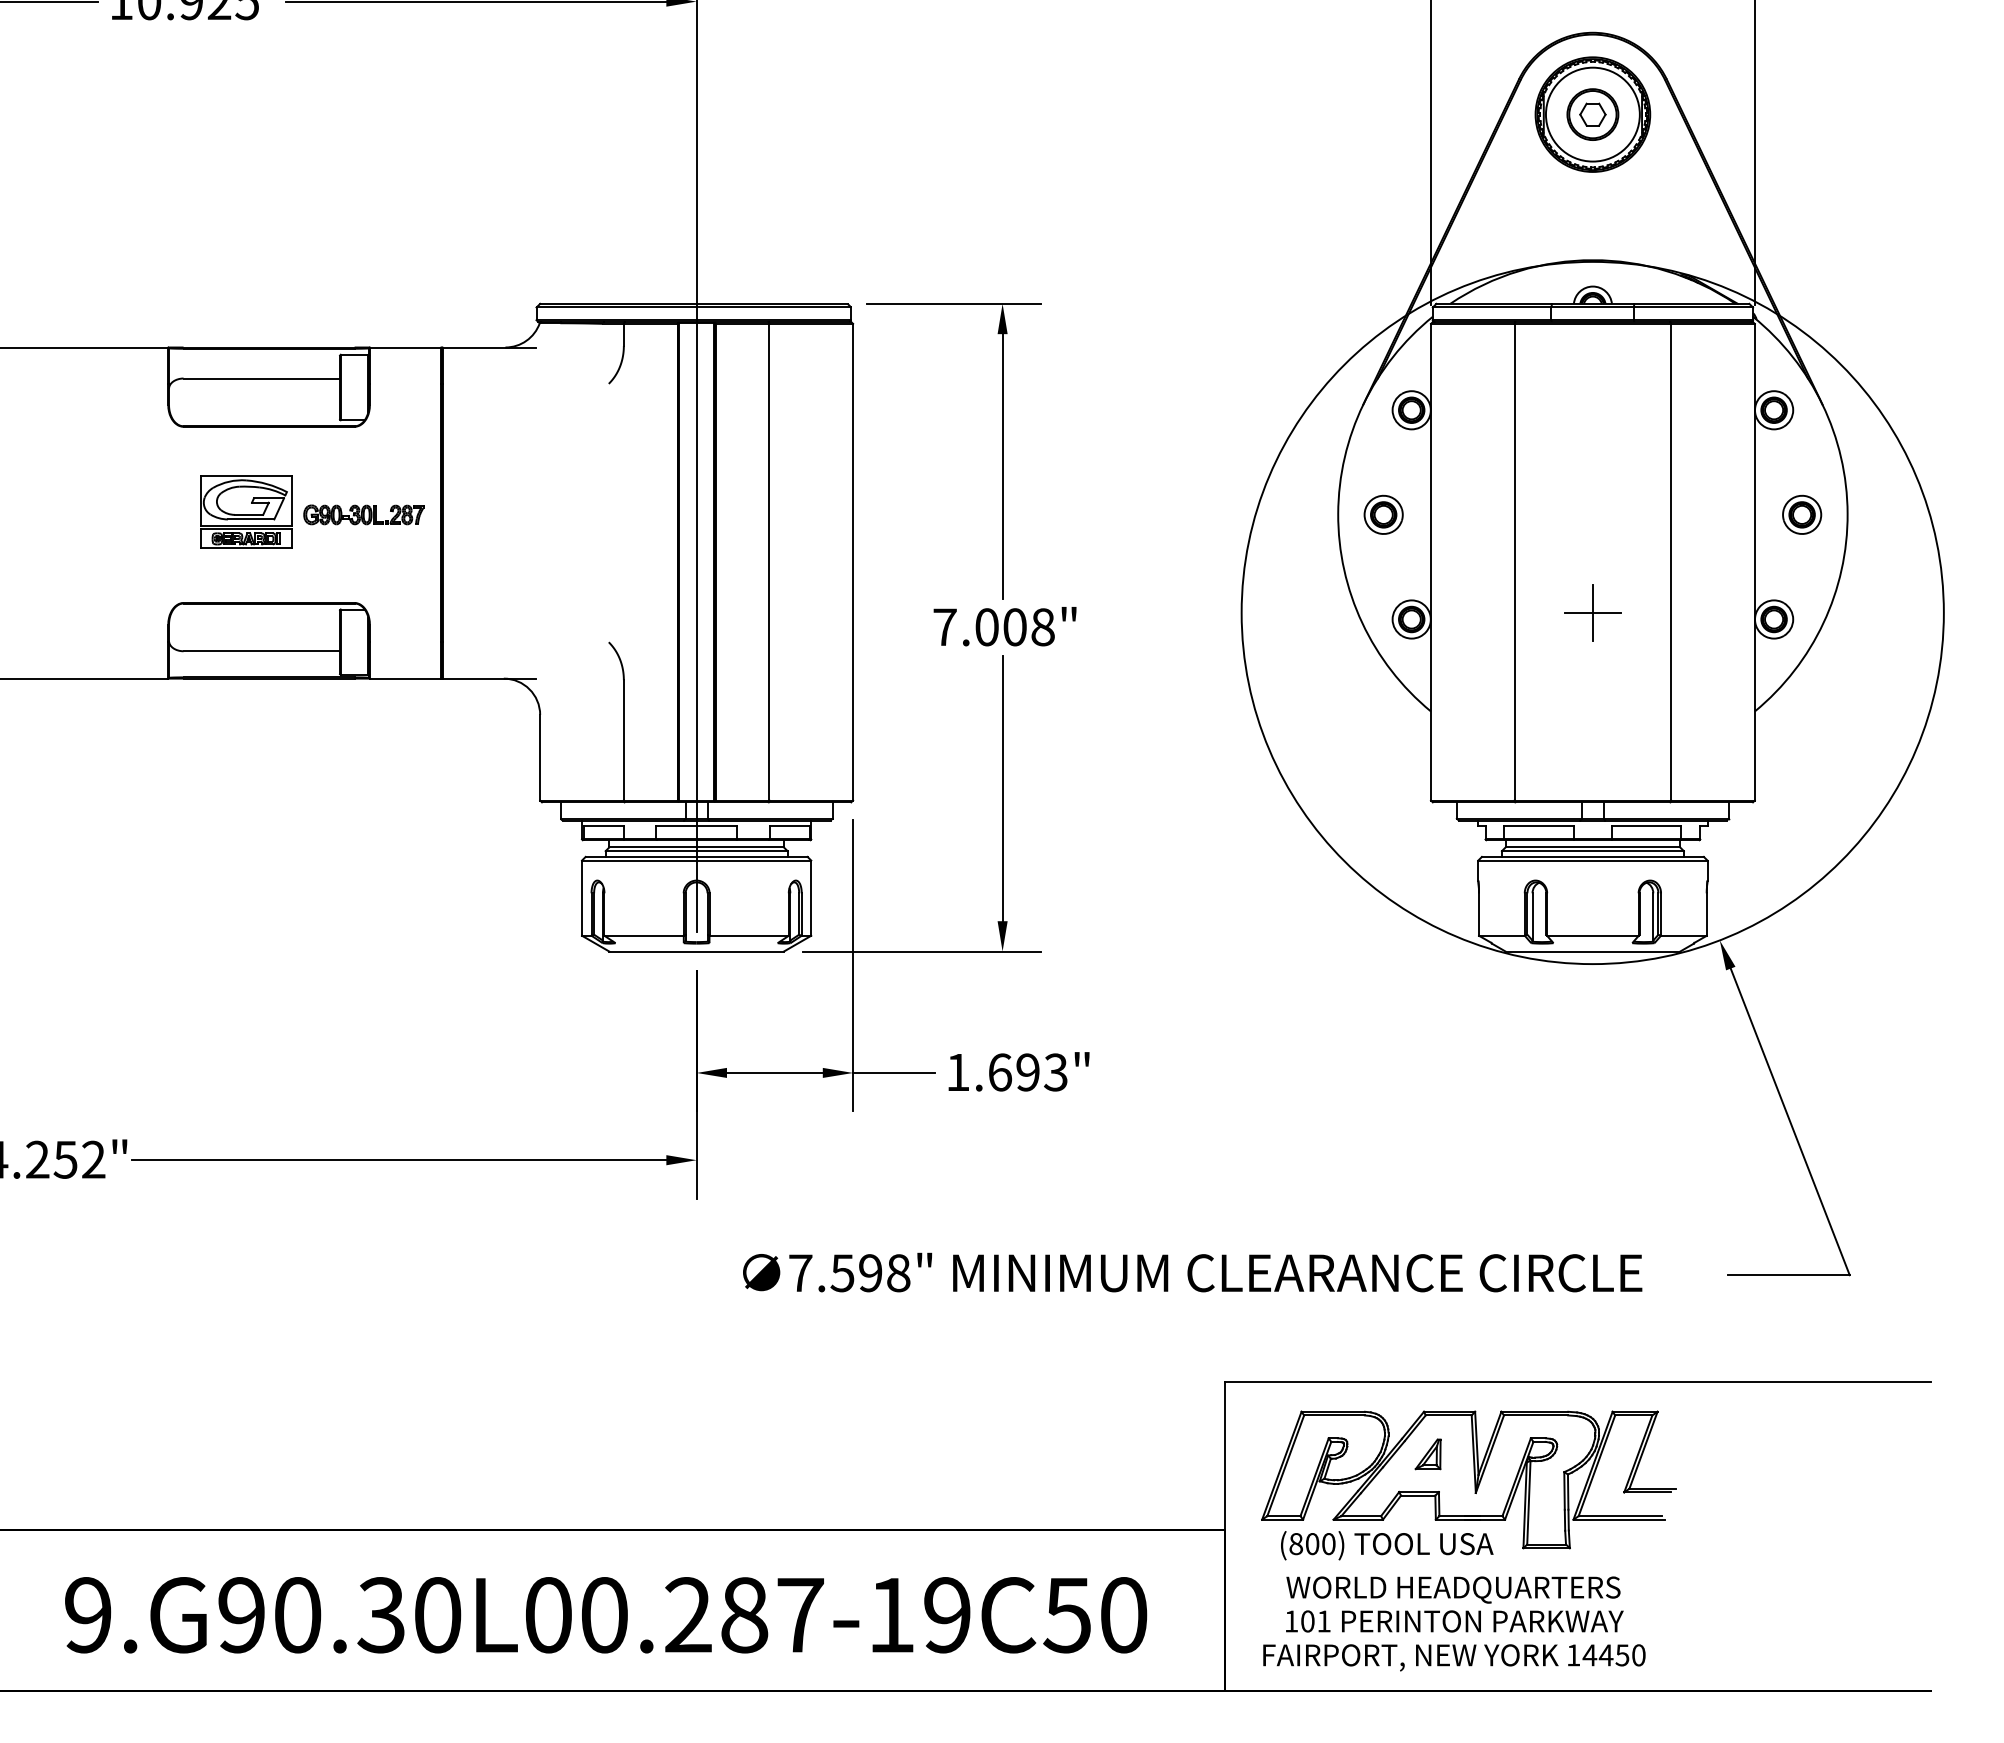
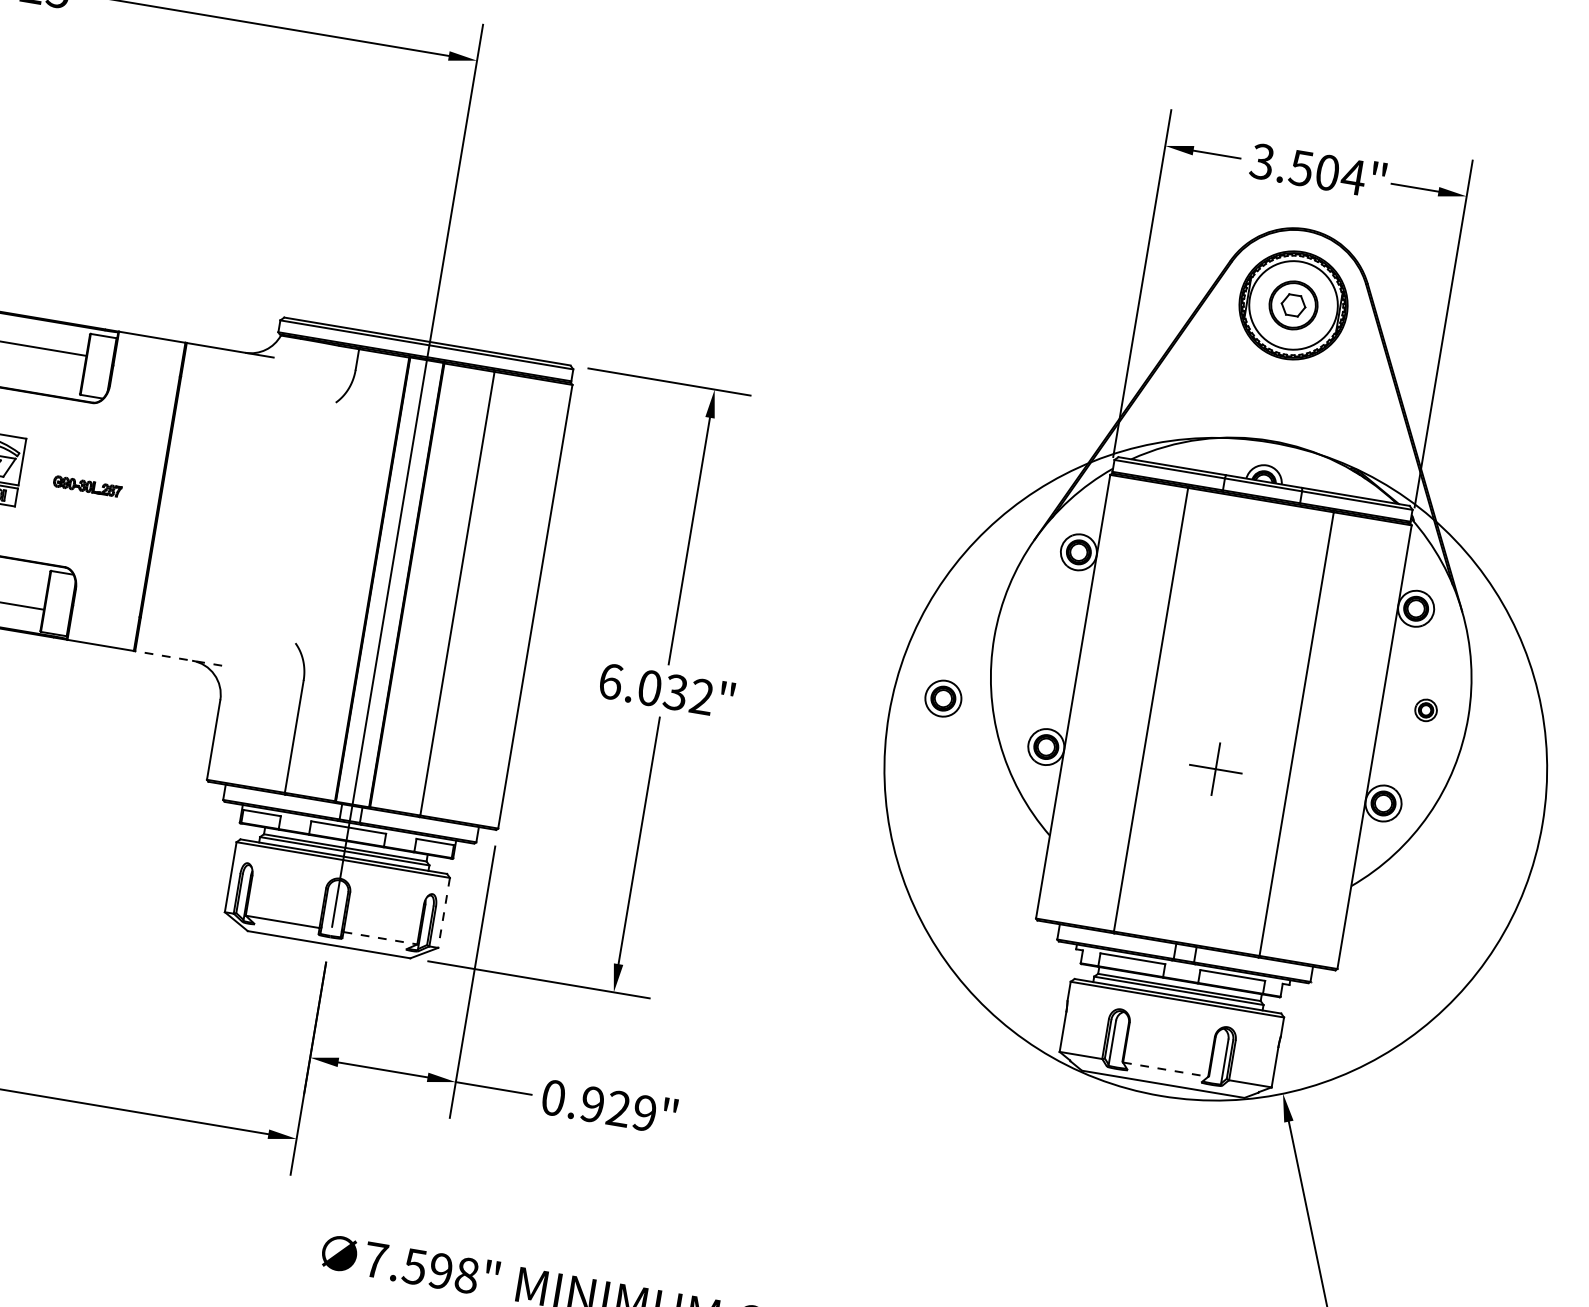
part: (363, 514) -> (87, 486), size x0.6
part: (1383, 514) -> (943, 698), moved
part: (1802, 514) -> (1426, 710), size x0.6
text: (993, 627) -> (655, 689), 7.008" -> 6.032"
line: (489, 678) -> (178, 658), solid -> dashed
line: (811, 898) -> (444, 913), solid -> dashed
line: (749, 935) -> (380, 938), solid -> dashed
line: (1592, 935) -> (1165, 1069), solid -> dashed
text: (1006, 1072) -> (598, 1105), 1.693" -> 0.929"

